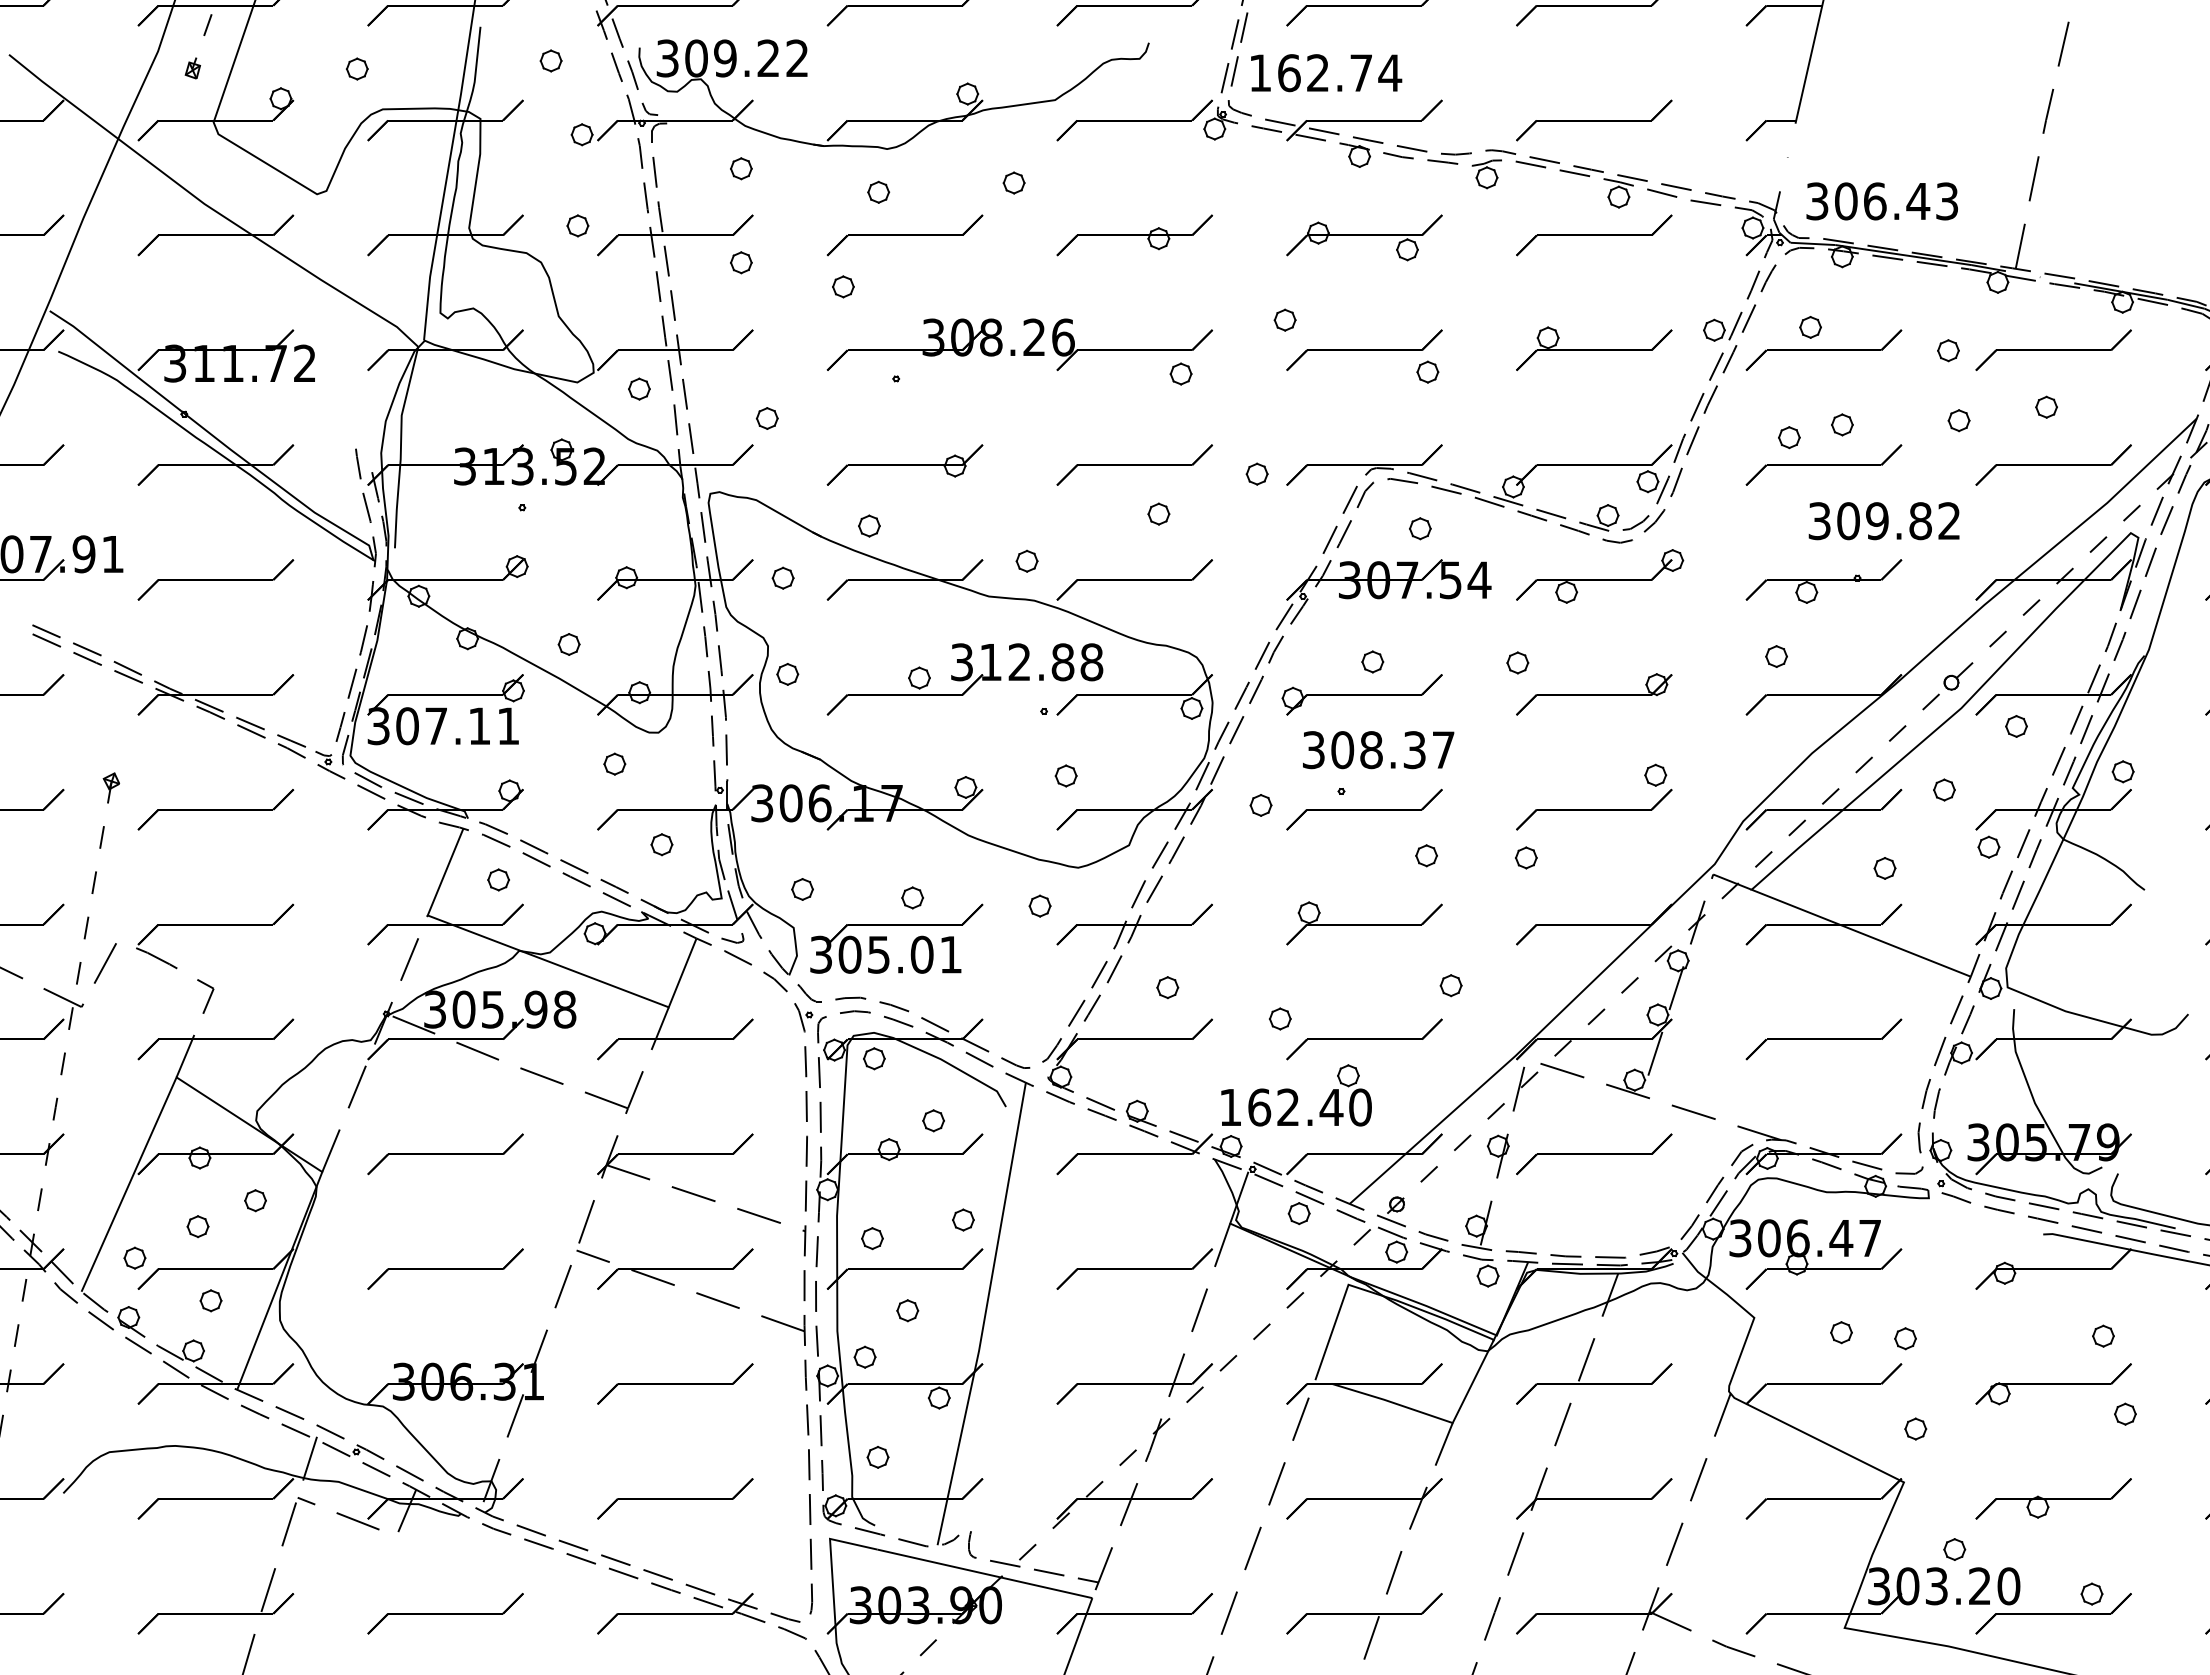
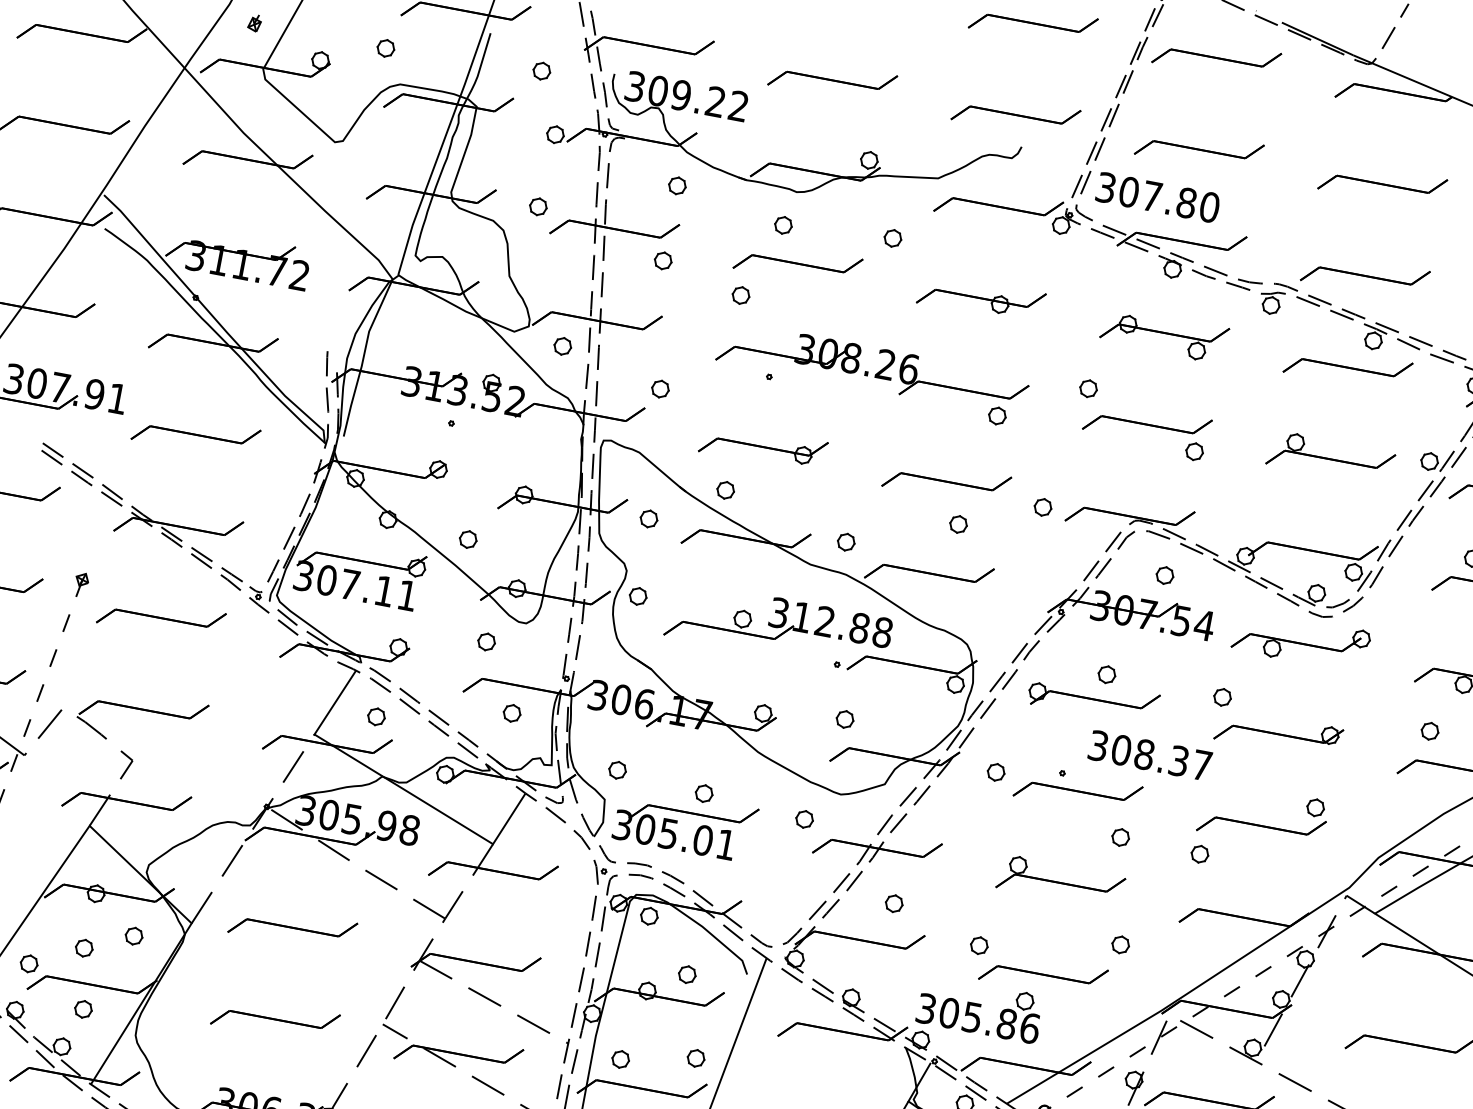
text: (1325, 73) -> (1157, 197), 162.74 -> 307.80
text: (1378, 750) -> (1150, 756), moved
text: (1295, 1107) -> (978, 1018), 162.40 -> 305.86

